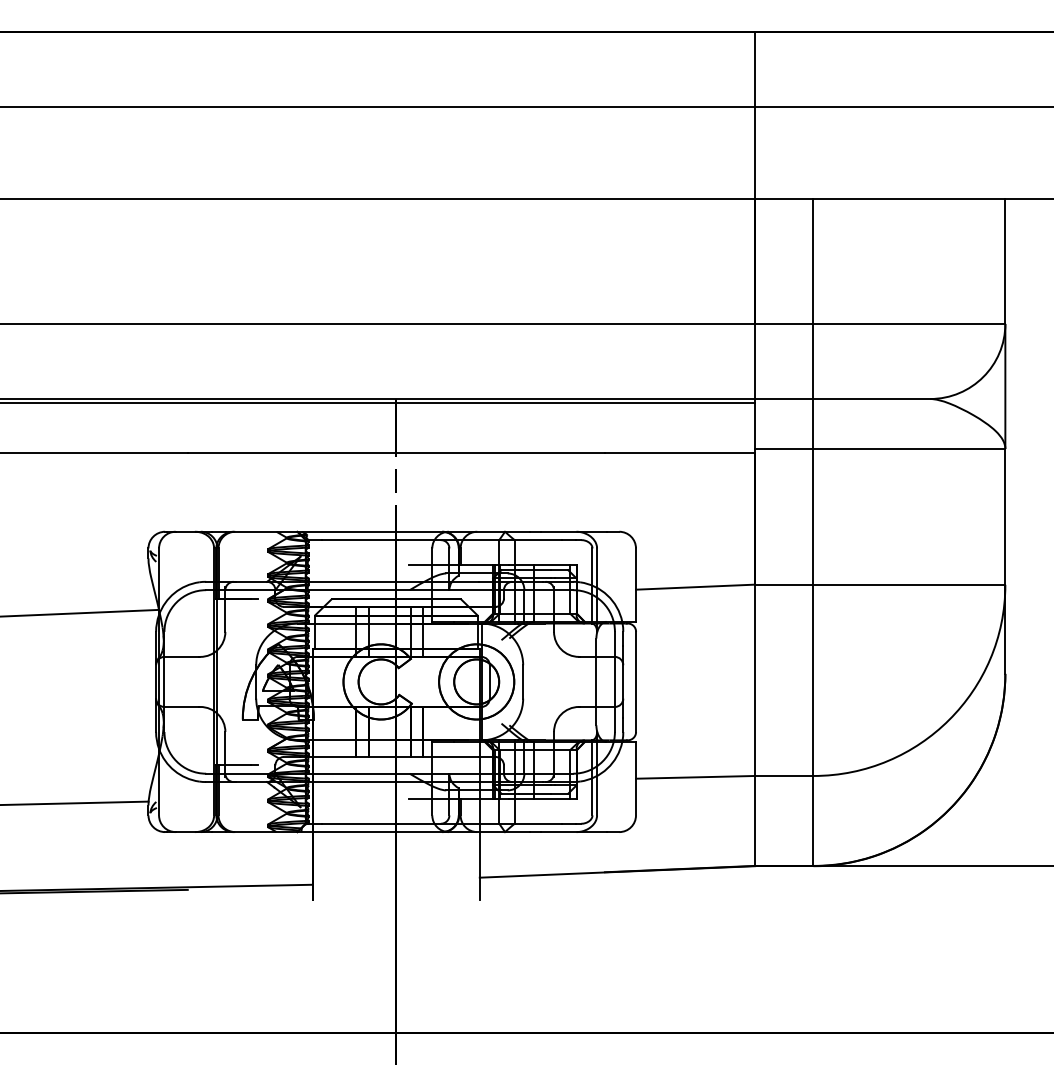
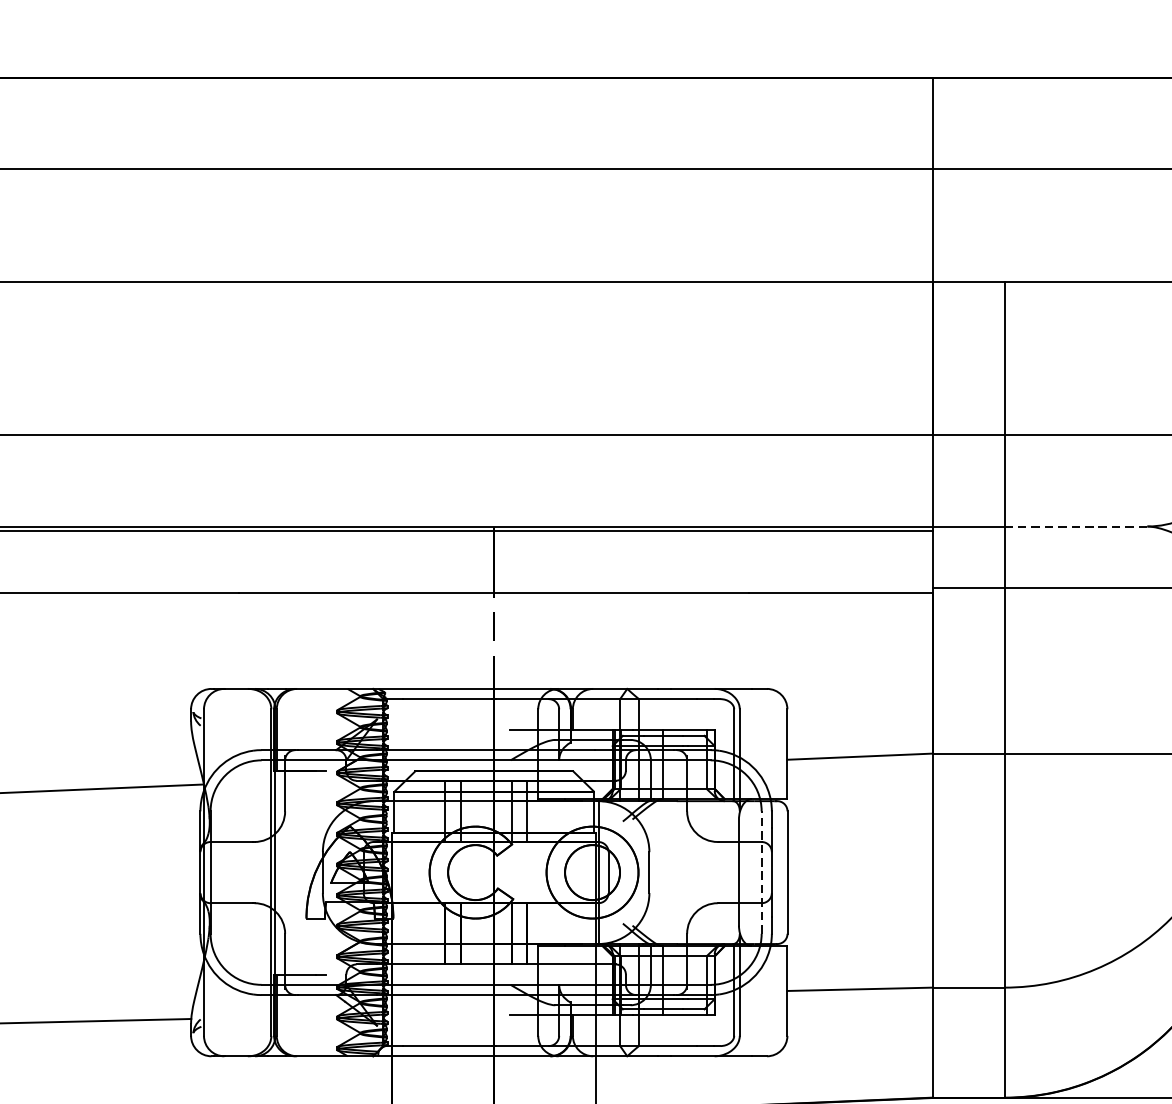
line: (871, 399) -> (1075, 527), solid -> dashed
line: (614, 681) -> (761, 872), solid -> dashed

